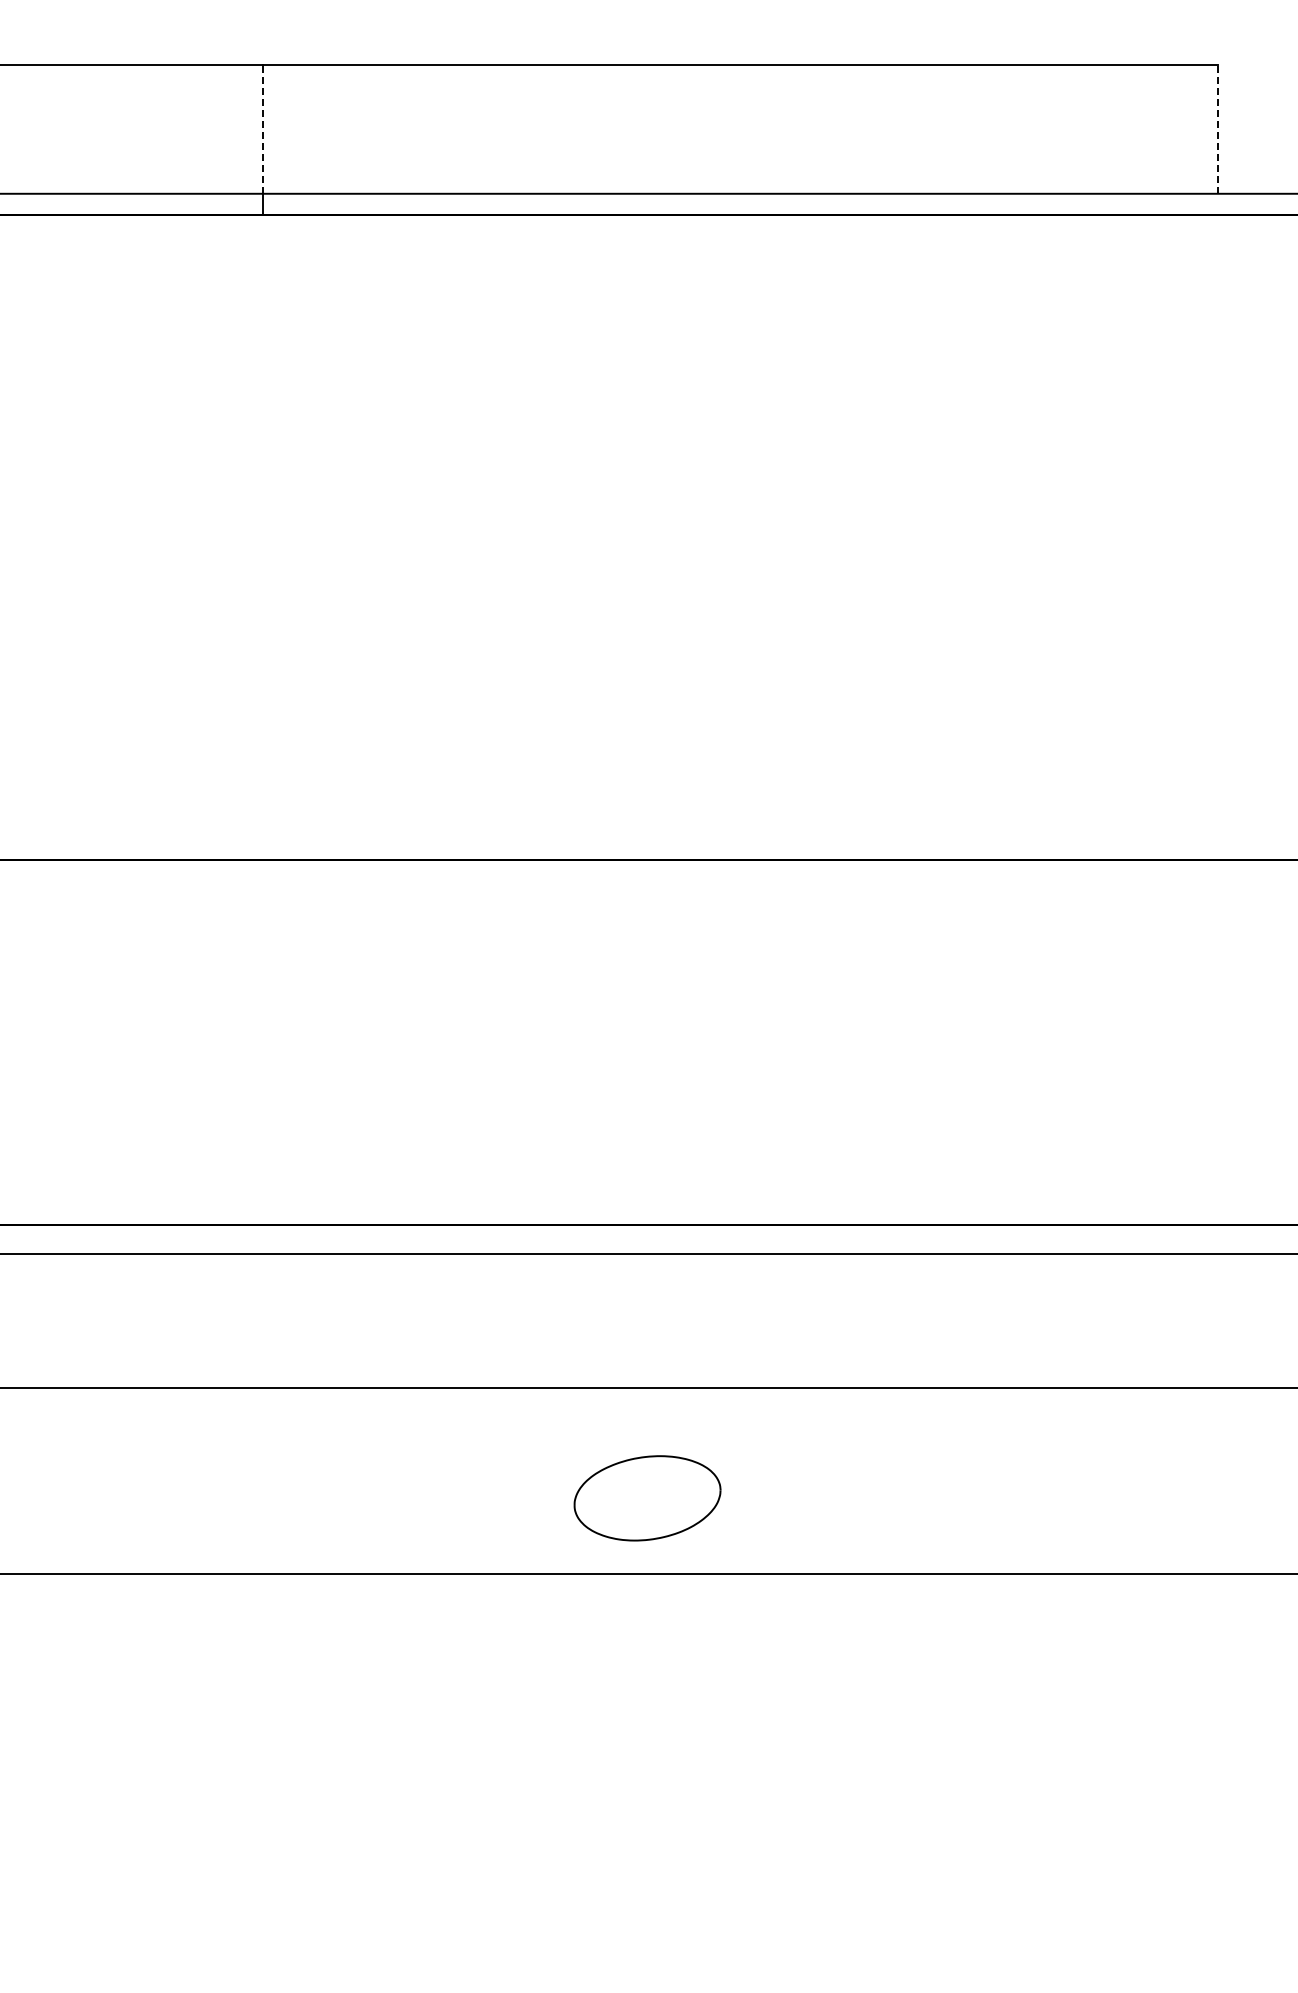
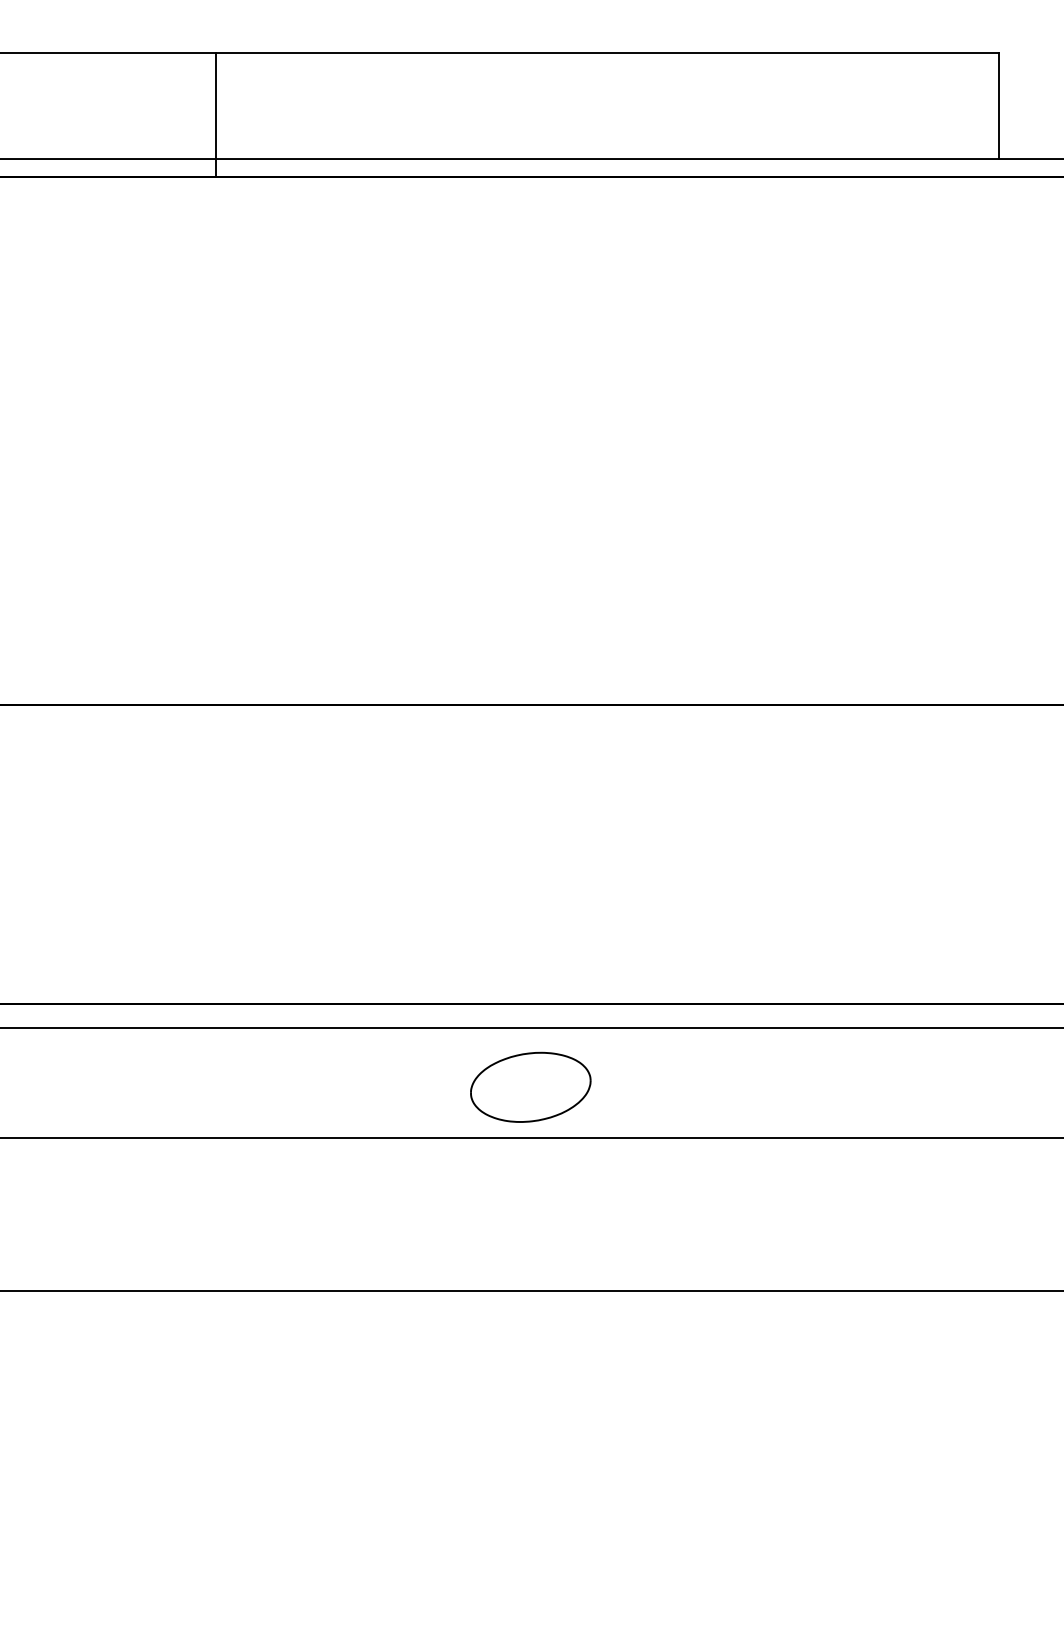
line: (263, 128) -> (216, 105), dashed -> solid
line: (1218, 128) -> (998, 105), dashed -> solid
part: (647, 1498) -> (530, 1087), moved

